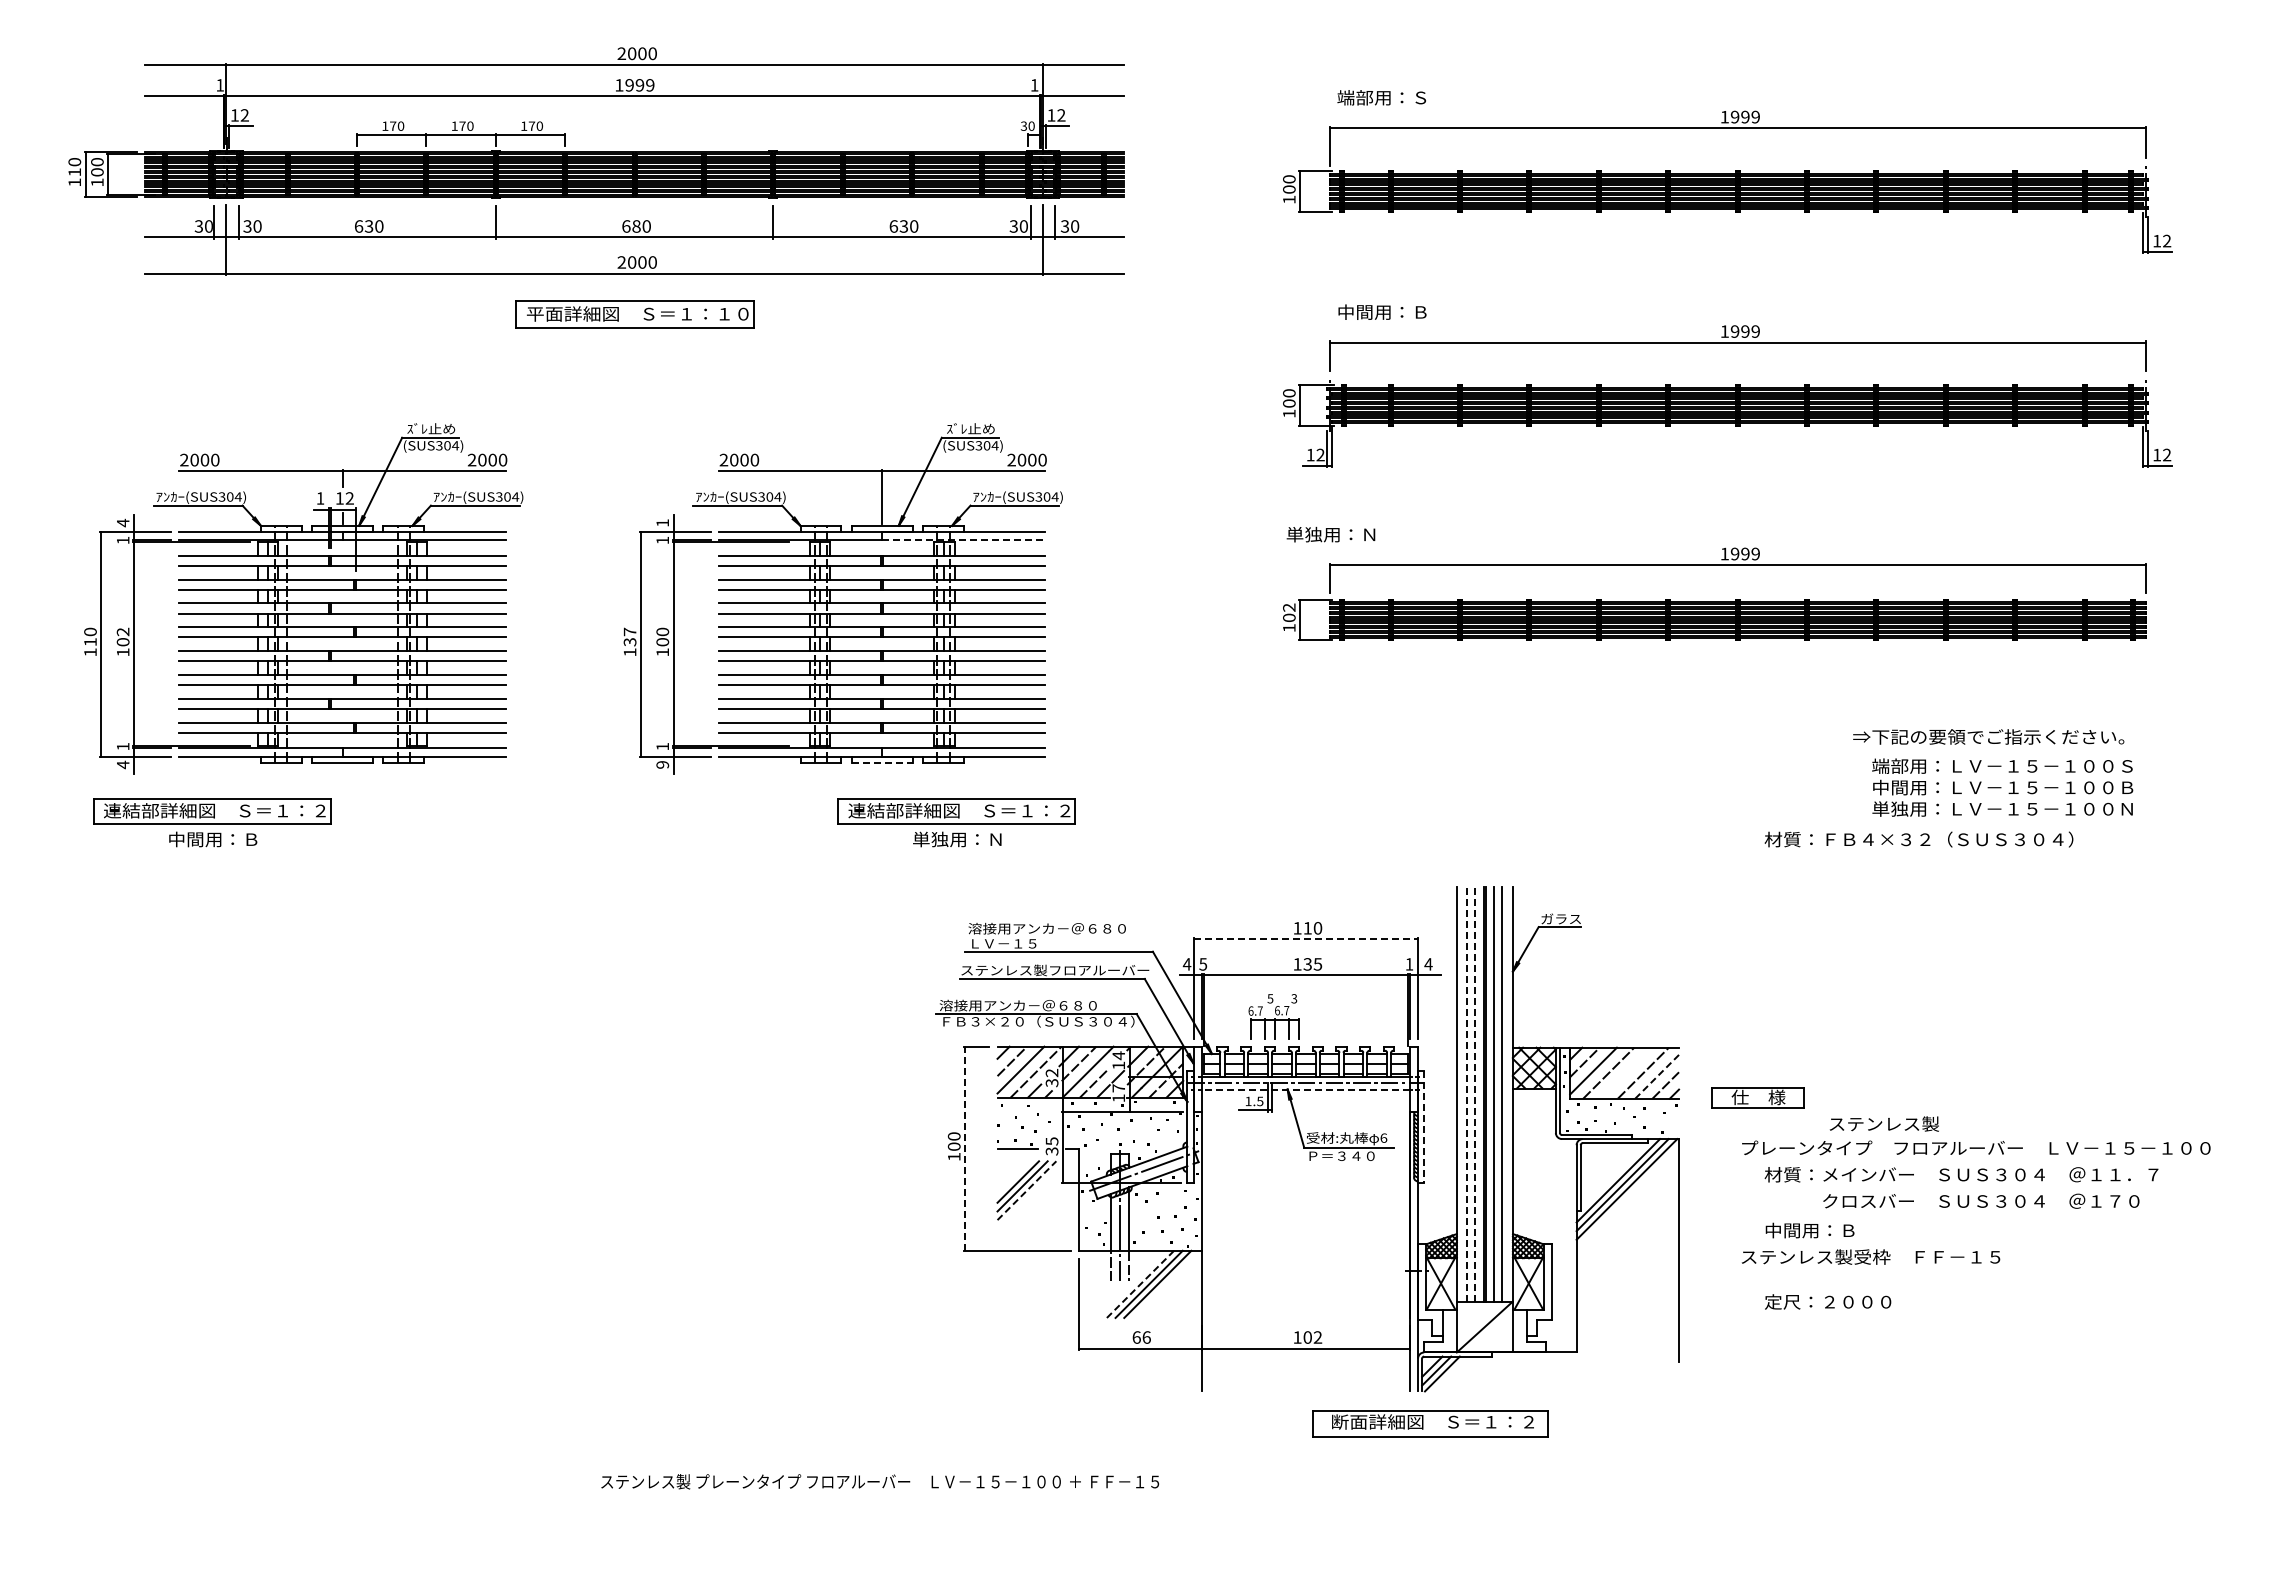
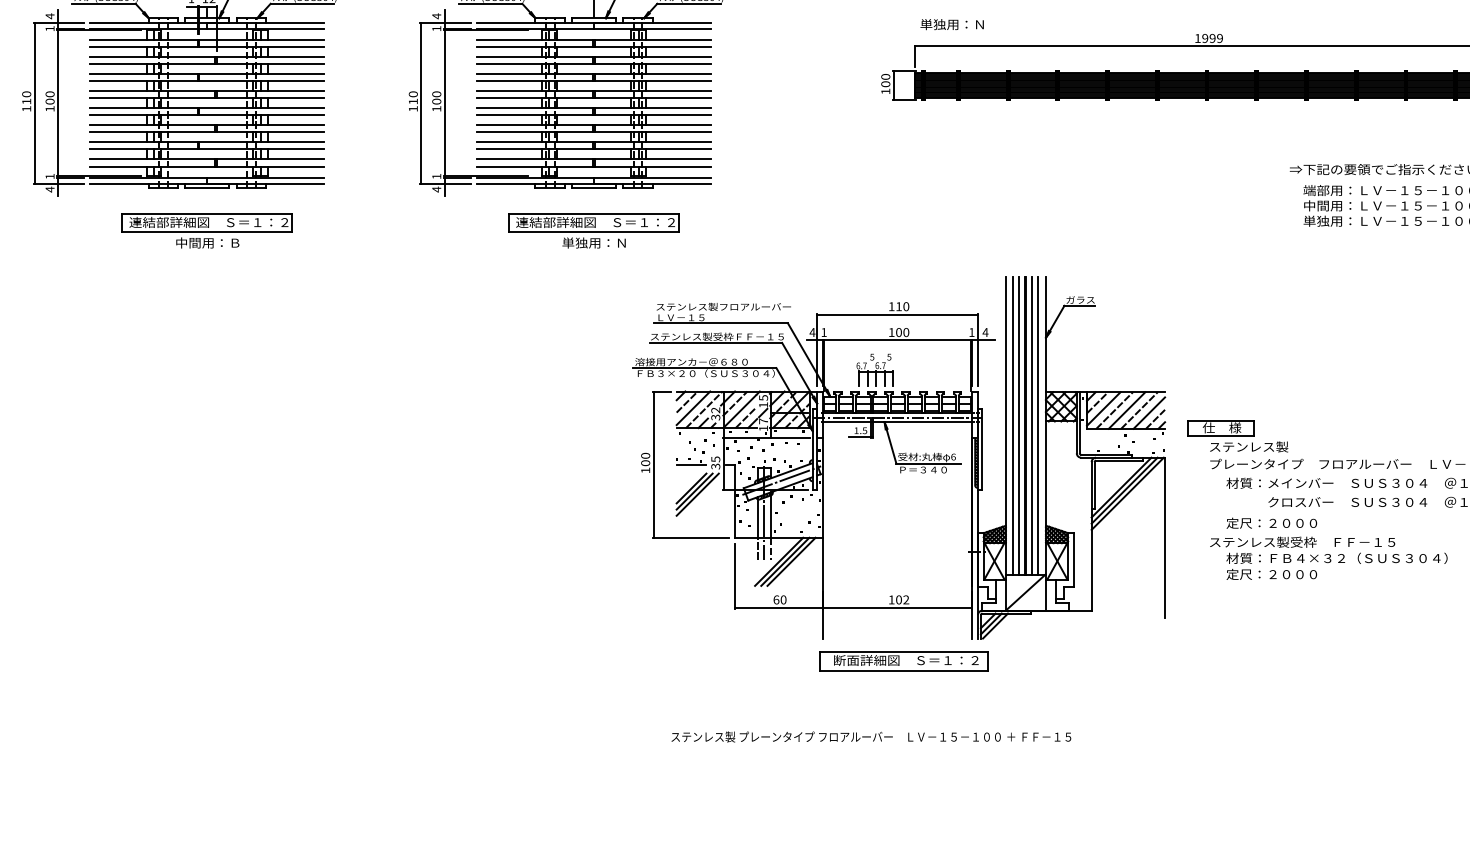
text: (662, 522) -> (436, 15), 1 -> 4
text: (1330, 534) -> (951, 24), moved
line: (963, 540) -> (652, 28), dashed -> solid
text: (1289, 607) -> (885, 76), 102 -> 100
text: (122, 631) -> (49, 93), 102 -> 100
text: (629, 636) -> (412, 97), 137 -> 110
line: (882, 762) -> (594, 187), dashed -> solid
text: (662, 764) -> (436, 189), 9 -> 4
part: (212, 822) -> (207, 230), moved
part: (956, 822) -> (593, 230), moved
text: (1918, 839) -> (1336, 558), moved
text: (1062, 928) -> (723, 306), 溶接用アンカ－＠６８０ -> ステンレス製フロアルーバー
line: (1306, 939) -> (898, 314), dashed -> solid
text: (1203, 964) -> (824, 332), 5 -> 1
text: (1312, 964) -> (902, 332), 135 -> 100
text: (1099, 970) -> (749, 336), ステンレス製フロアルーバー -> ステンレス製受枠ＦＦ－１５
text: (1294, 998) -> (889, 356), 3 -> 5
text: (1118, 1055) -> (763, 397), 14 -> 15
line: (1625, 1072) -> (1126, 410), added
line: (1657, 1076) -> (1149, 412), dashed -> solid
line: (1305, 1089) -> (897, 422), dashed -> solid
line: (1467, 1094) -> (1013, 425), dashed -> solid
line: (1475, 1094) -> (1019, 425), dashed -> solid
text: (1883, 1123) -> (1248, 446), moved
line: (1424, 1127) -> (982, 449), dashed -> solid
line: (965, 1148) -> (653, 464), dashed -> solid
line: (1026, 1190) -> (697, 494), dashed -> solid
text: (1828, 1230) -> (1272, 523), 中間用：Ｂ -> 定尺：２０００
line: (1140, 1284) -> (779, 561), dashed -> solid
text: (1146, 1337) -> (783, 599), 66 -> 60
part: (1430, 1423) -> (904, 661), moved
text: (880, 1481) -> (871, 736), moved

